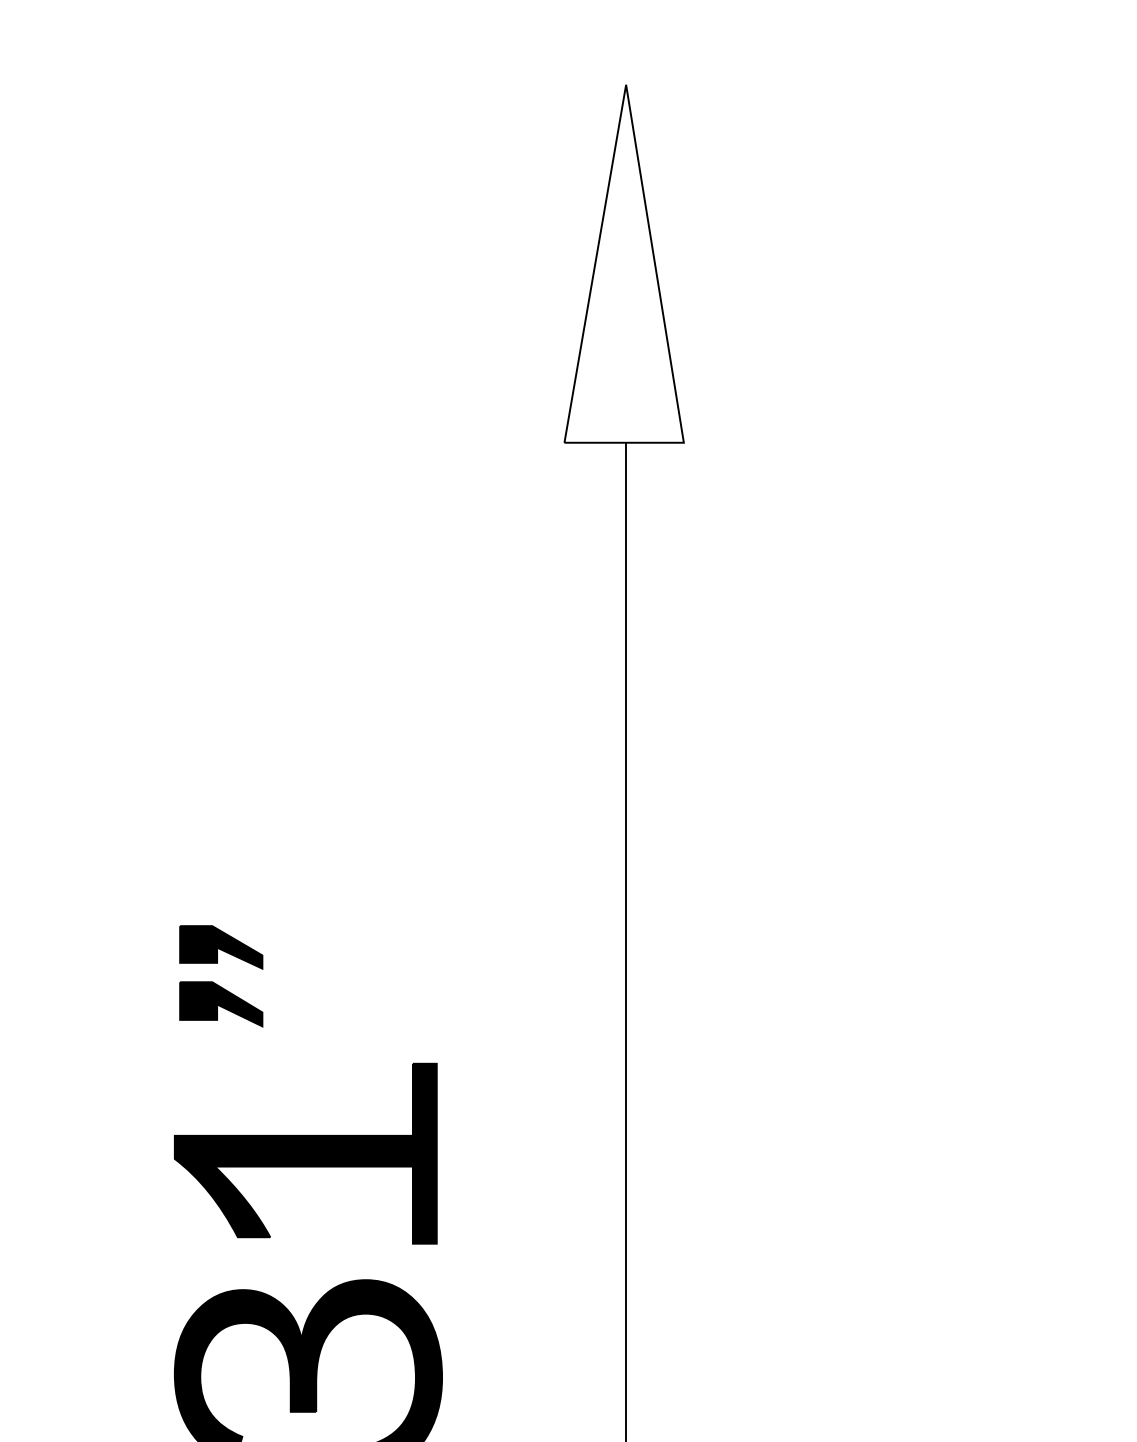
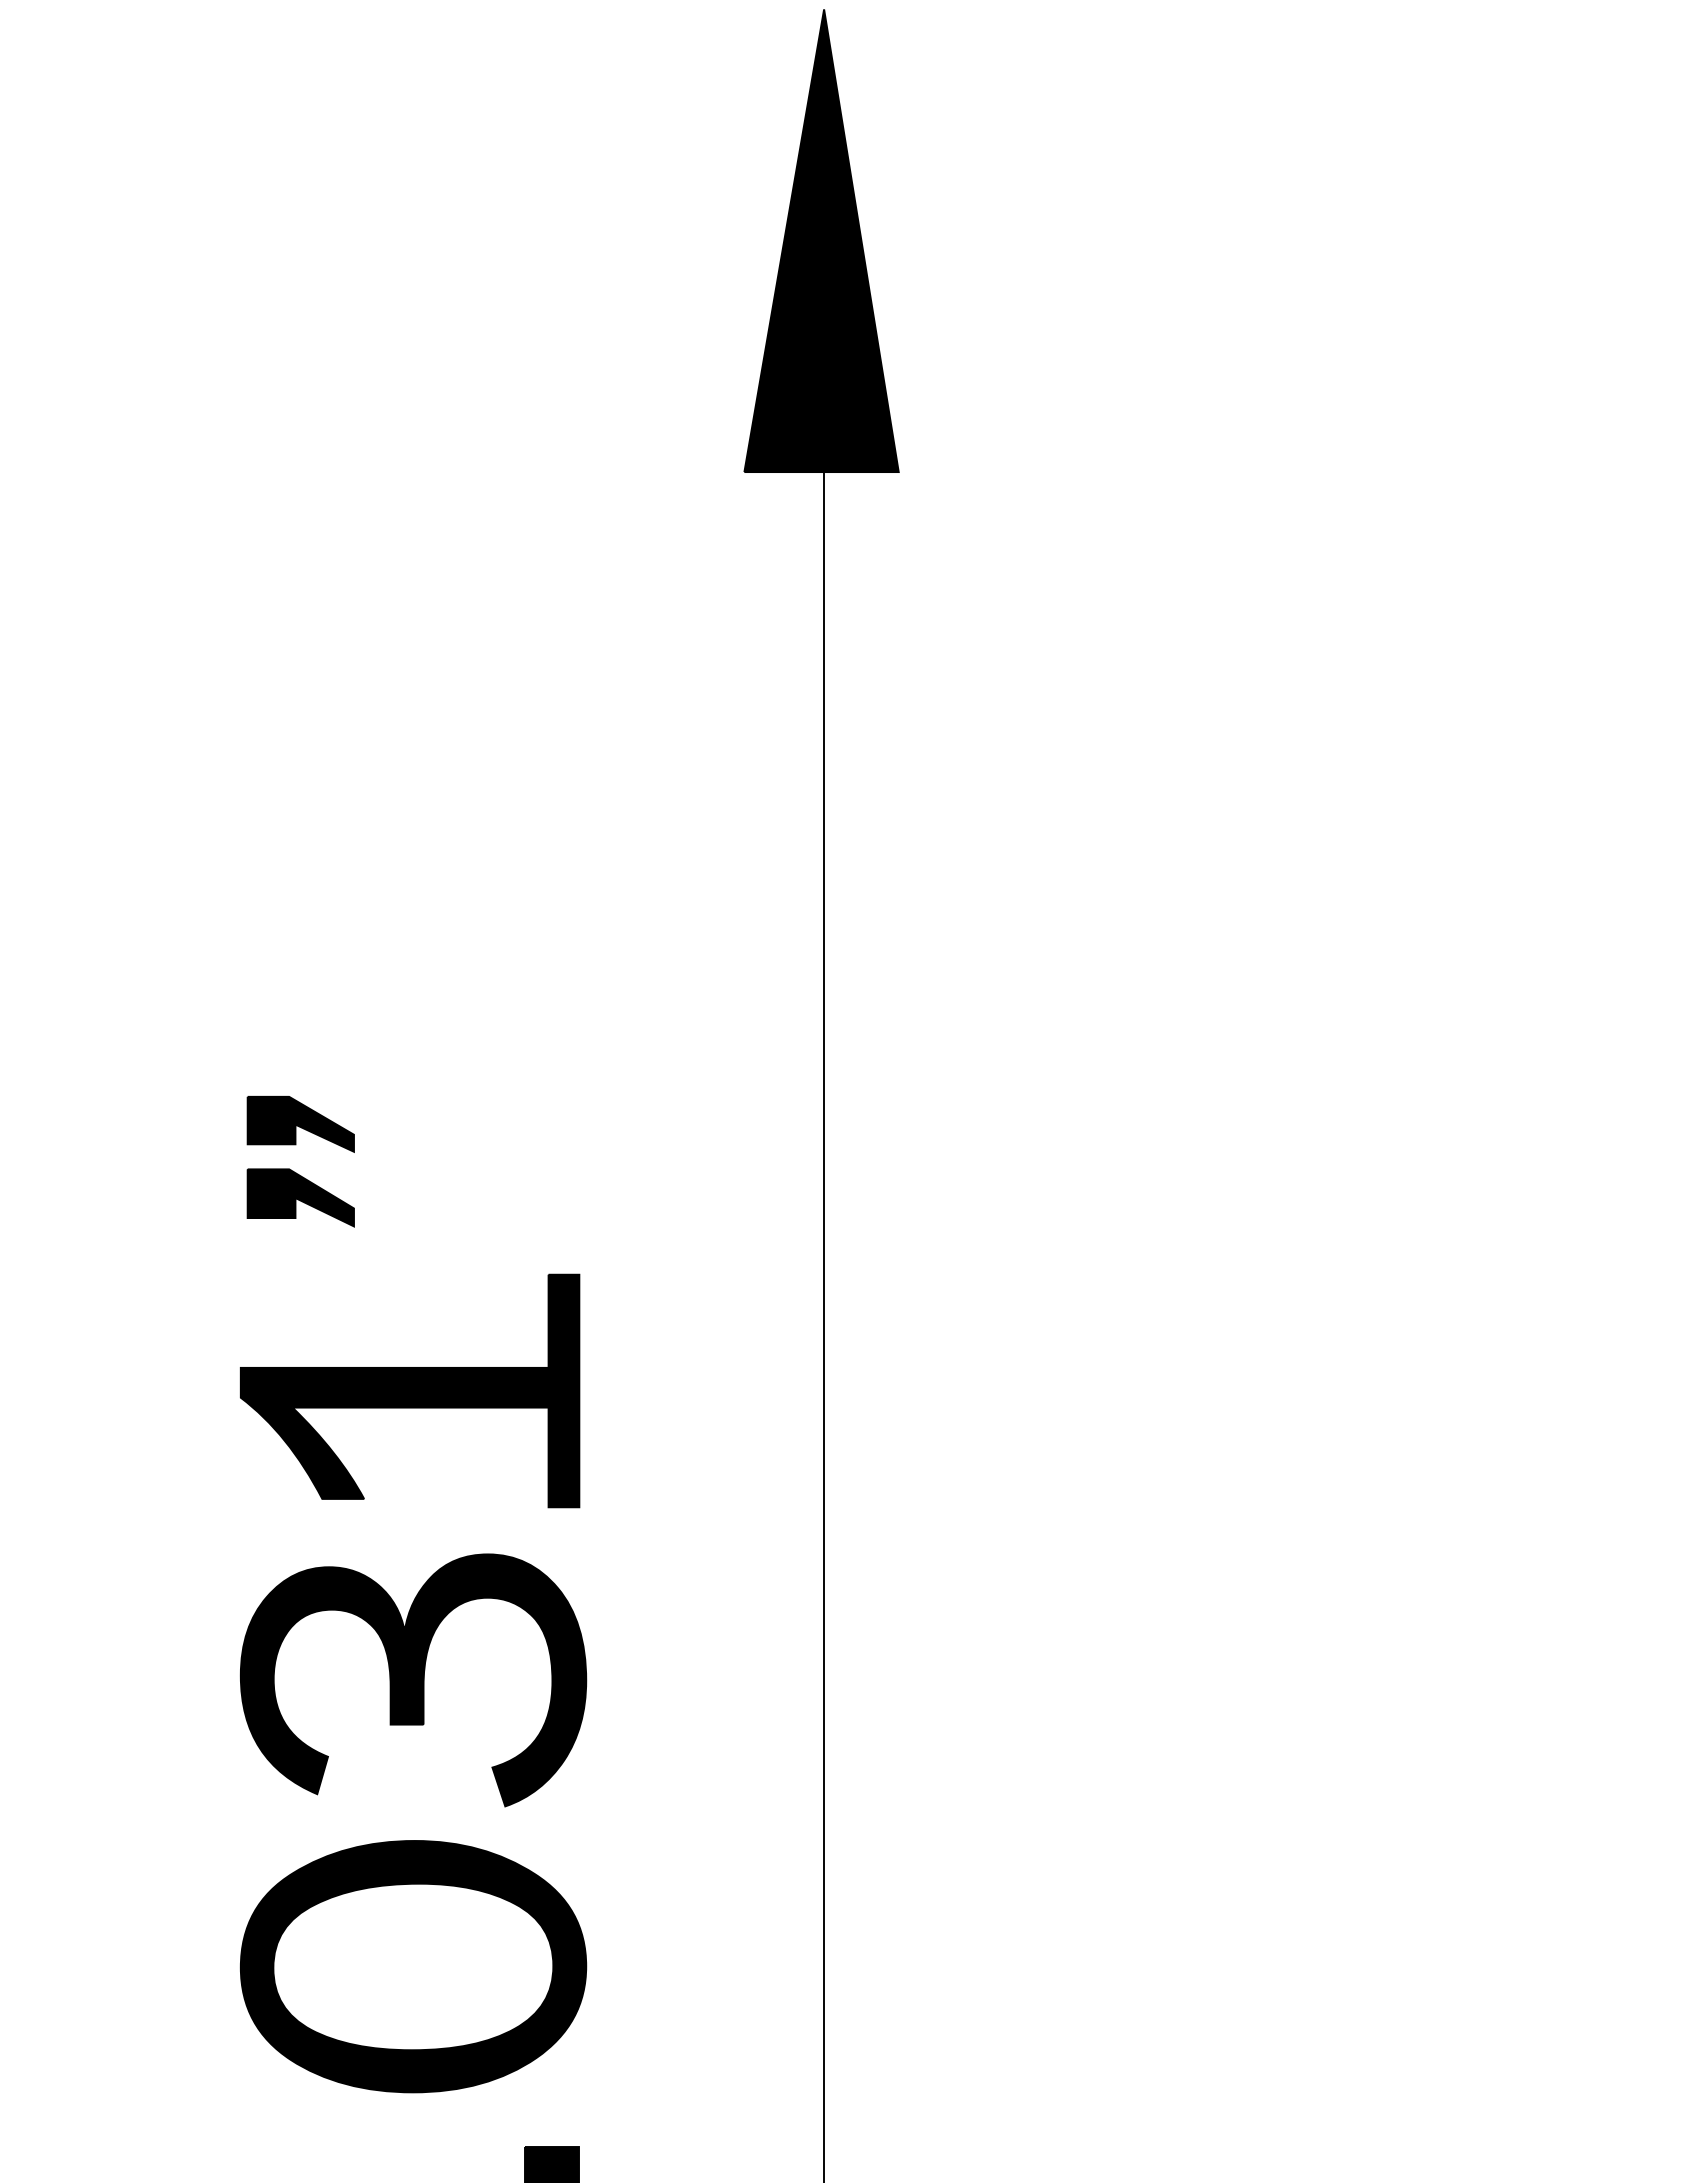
fill: (624, 263) -> (821, 240), added

